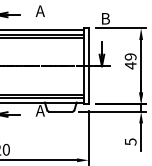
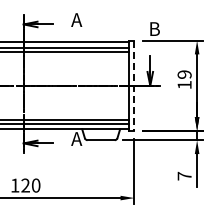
text: (130, 65) -> (184, 84), 49 -> 19
line: (88, 66) -> (134, 86), solid -> dashed
text: (130, 141) -> (184, 175), 5 -> 7

